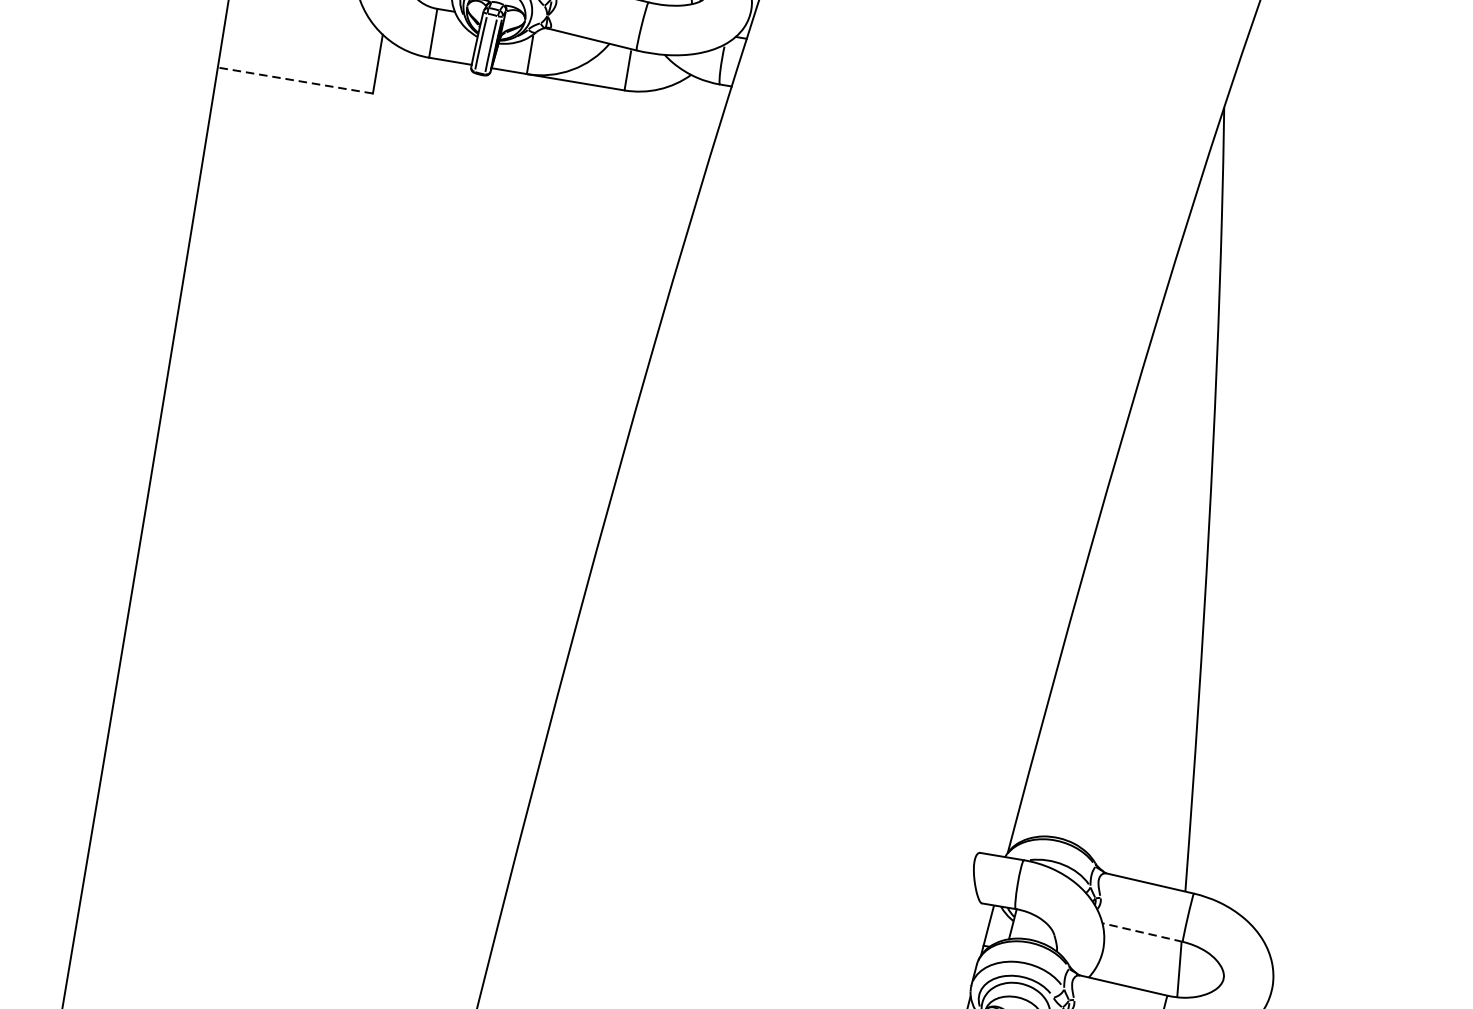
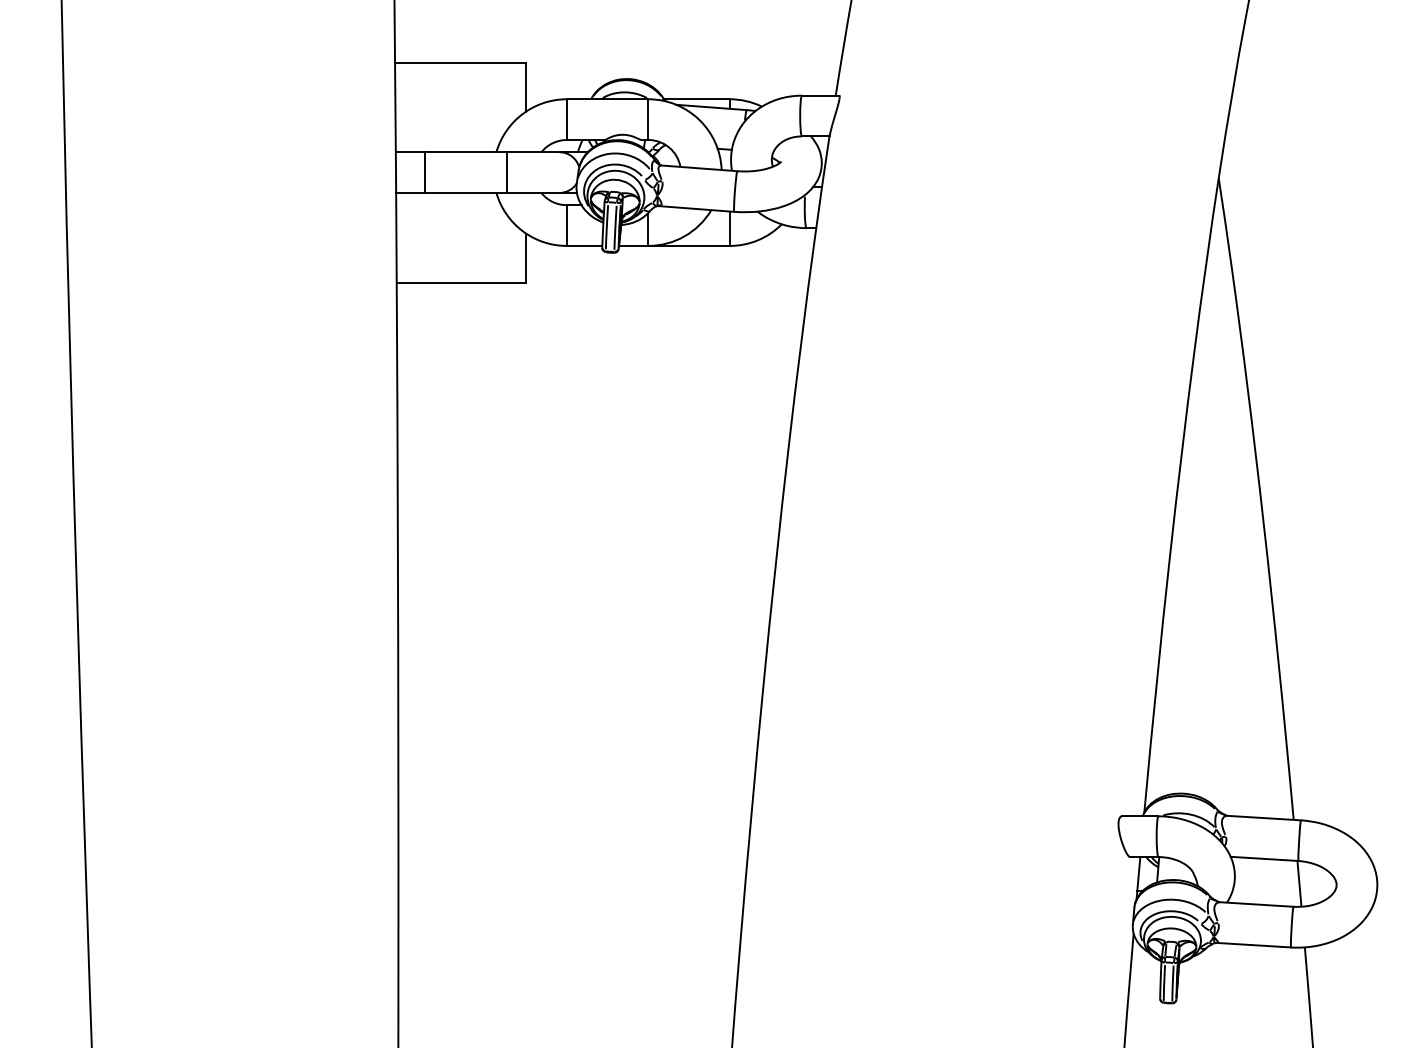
line: (295, 80) -> (461, 282), dashed -> solid
line: (1142, 932) -> (1264, 858), dashed -> solid

